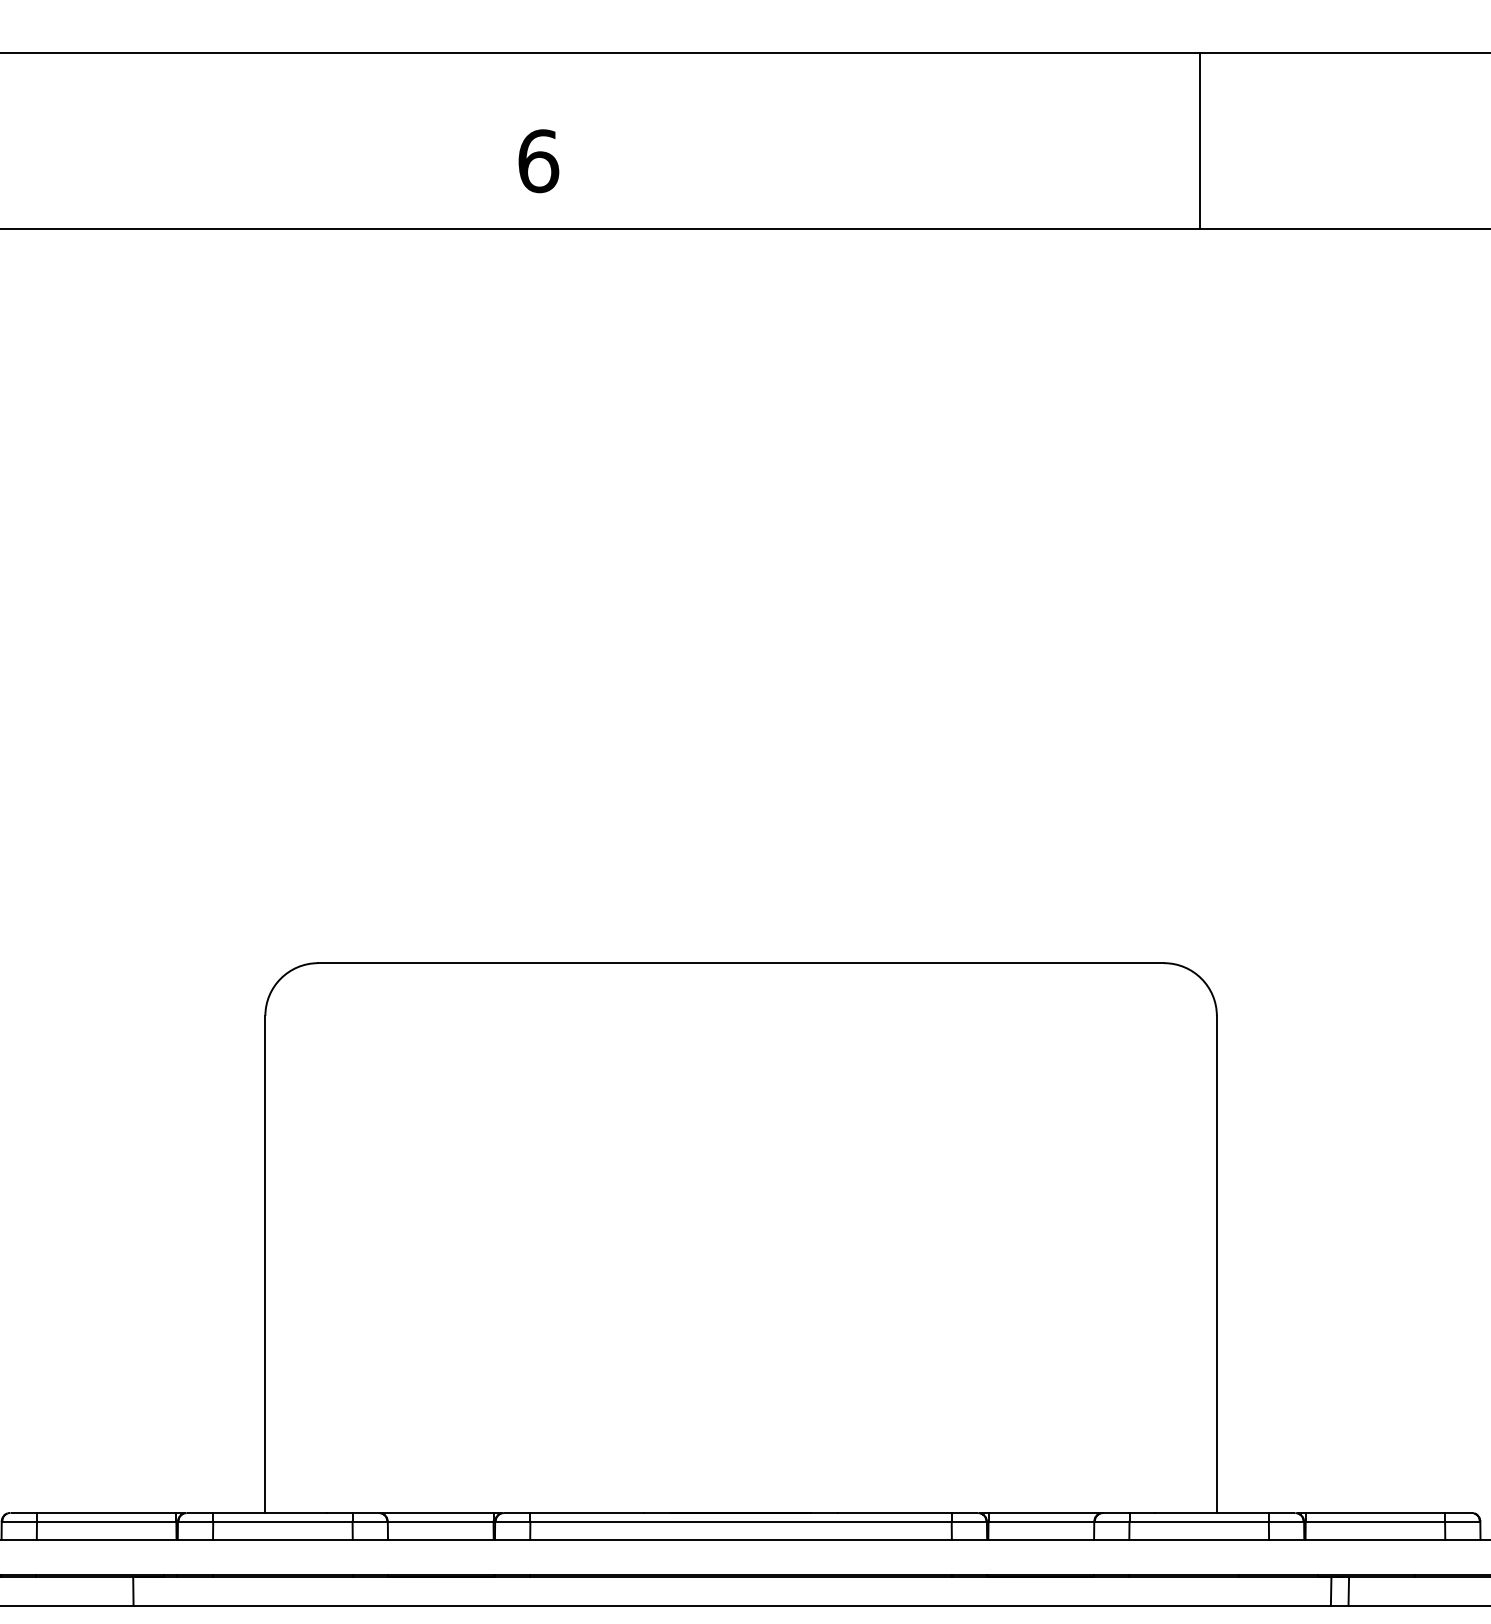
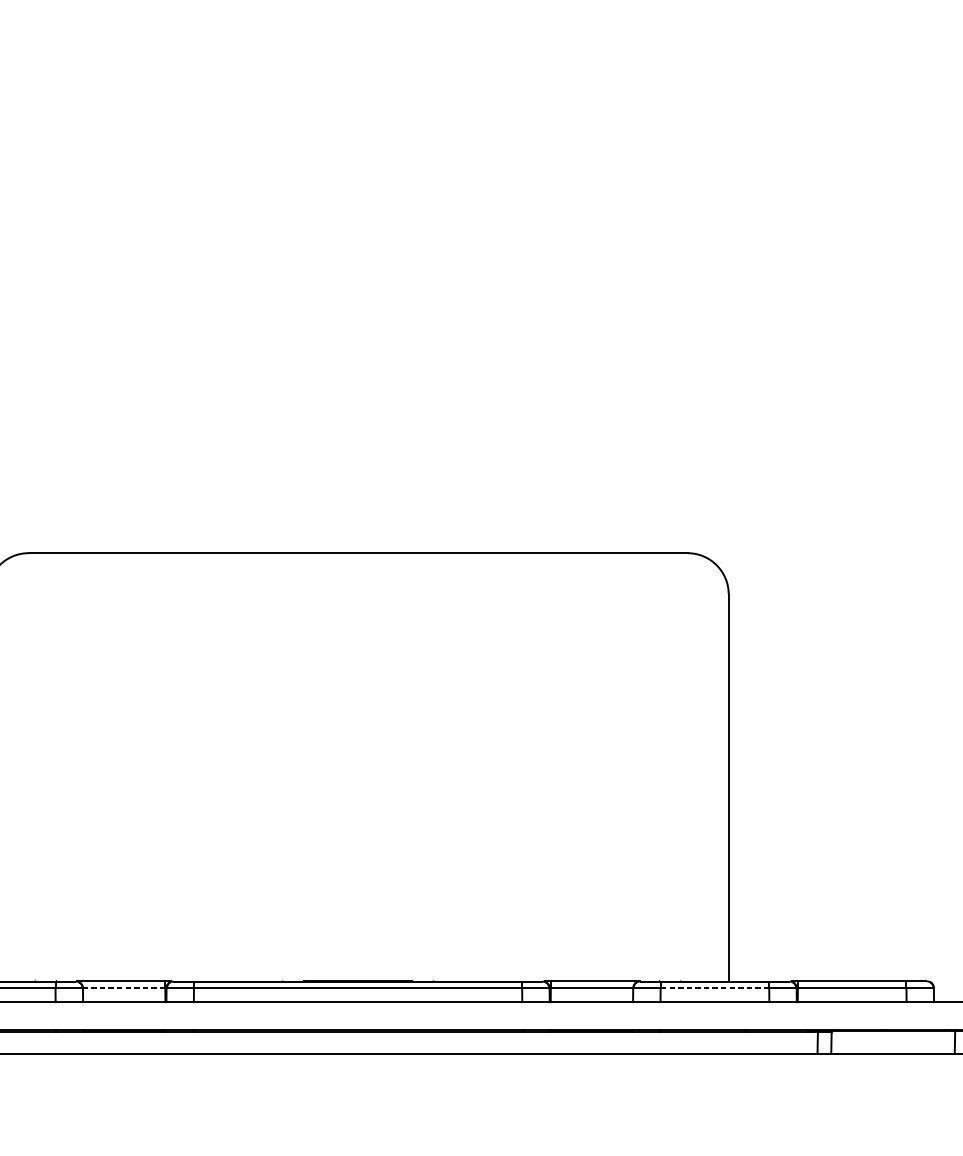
line: (440, 1521) -> (123, 988), solid -> dashed
line: (1199, 1521) -> (715, 988), solid -> dashed

